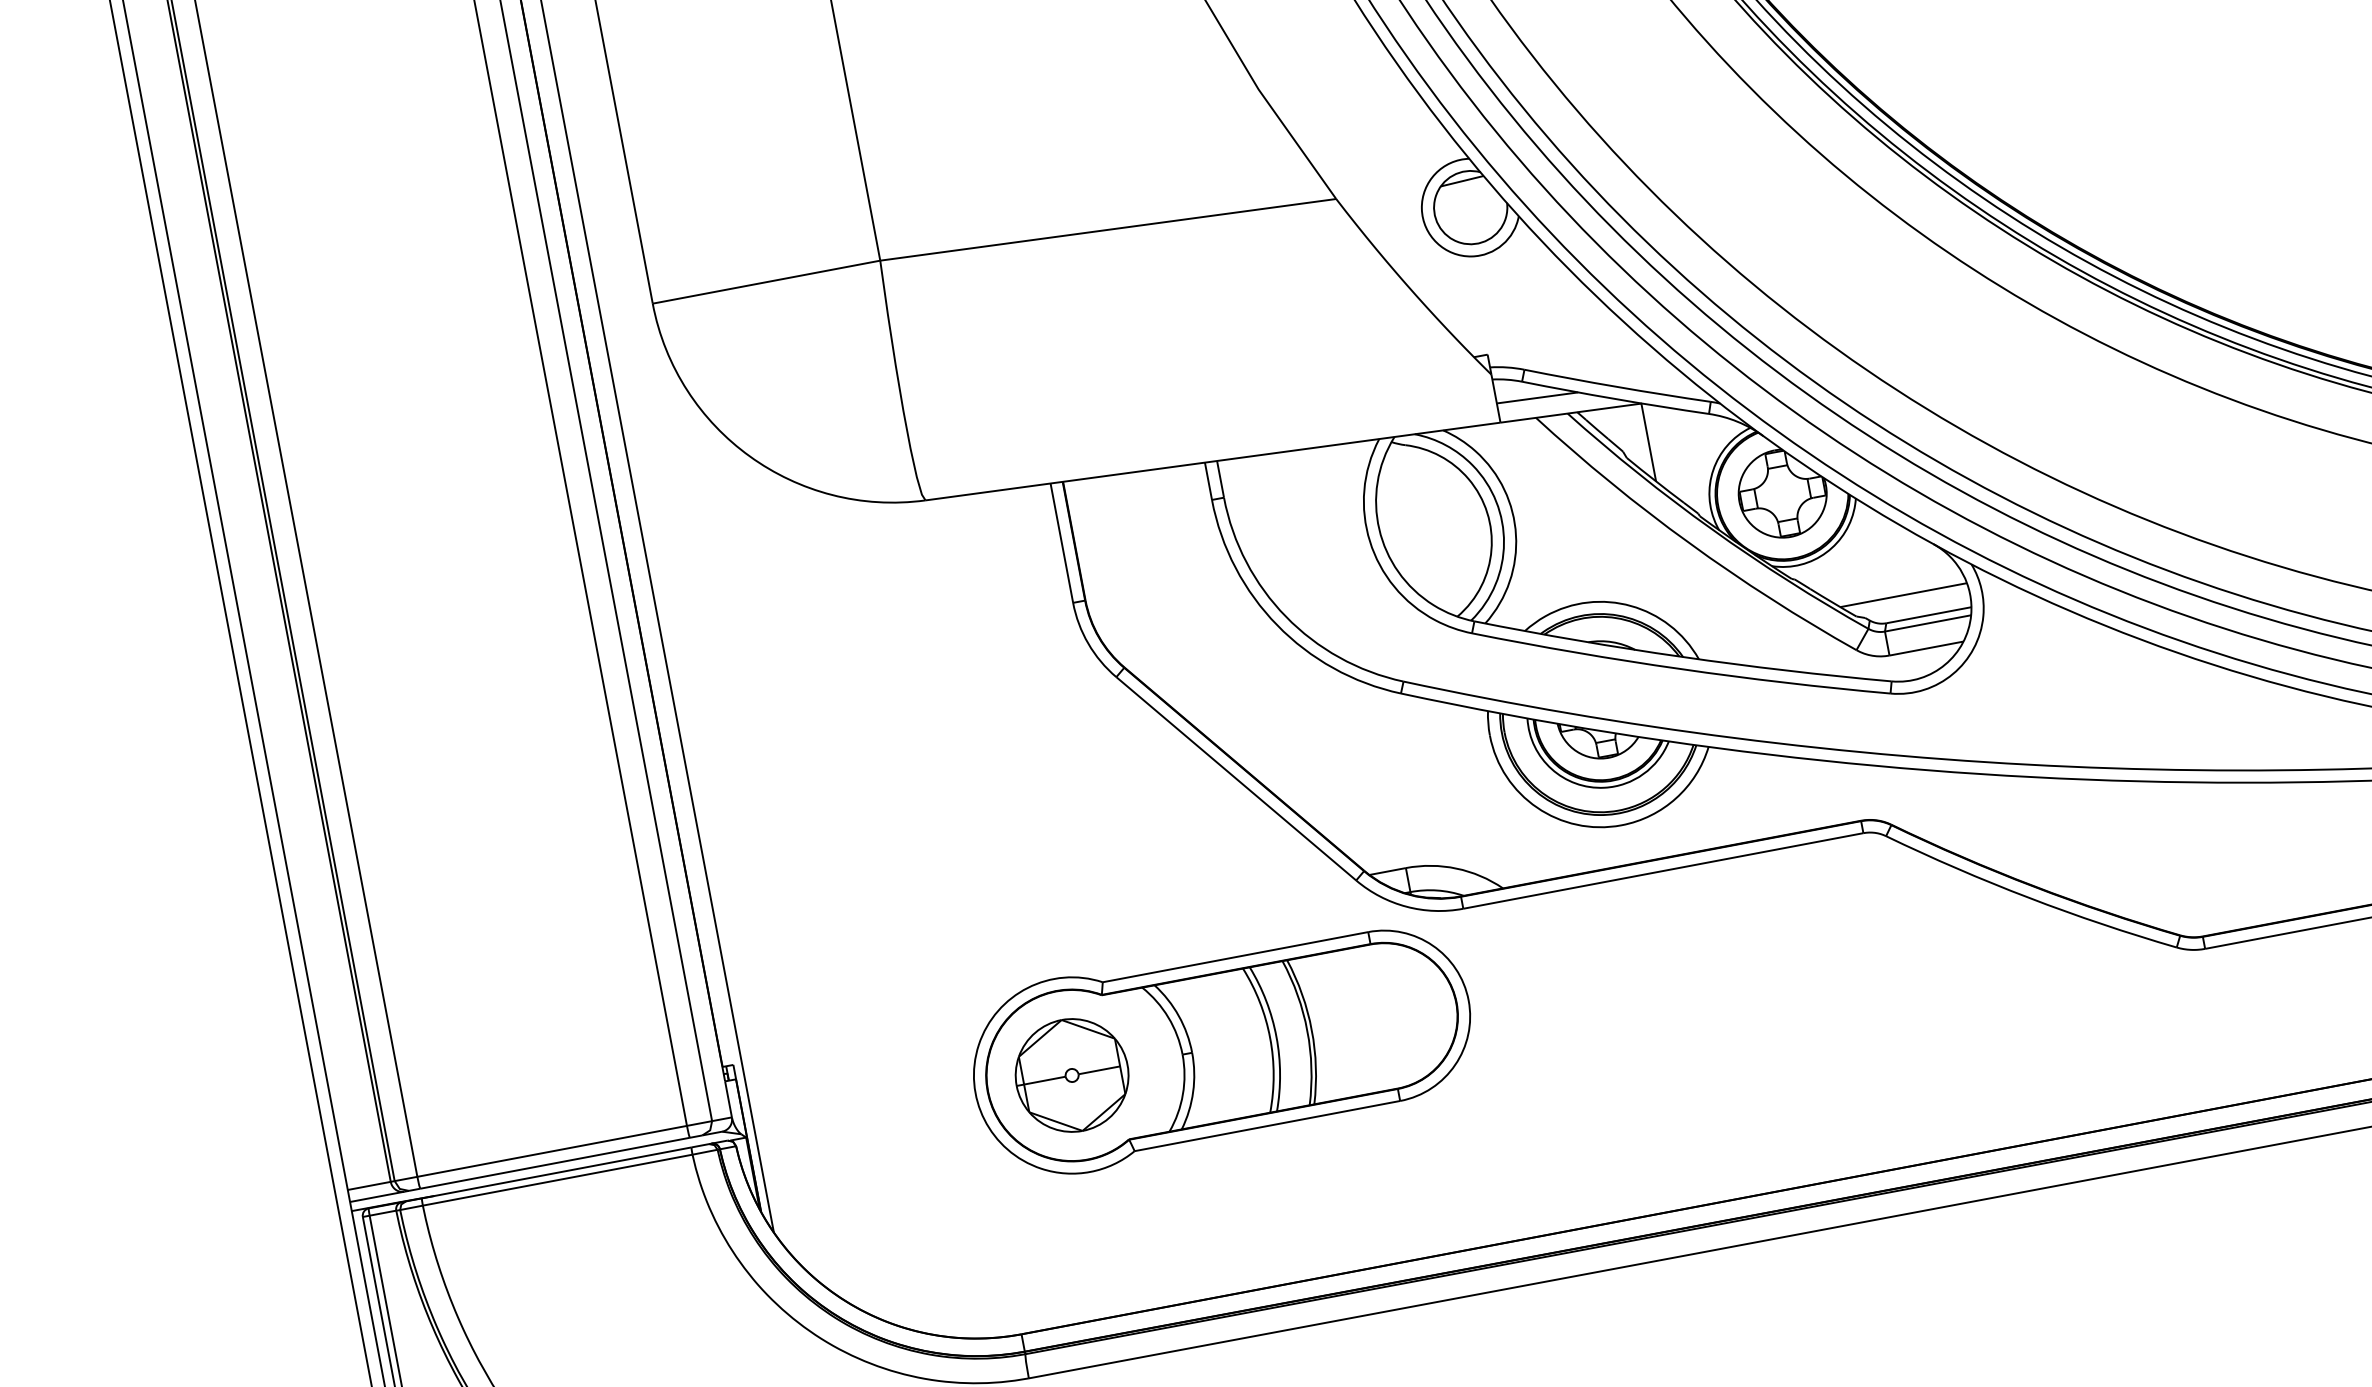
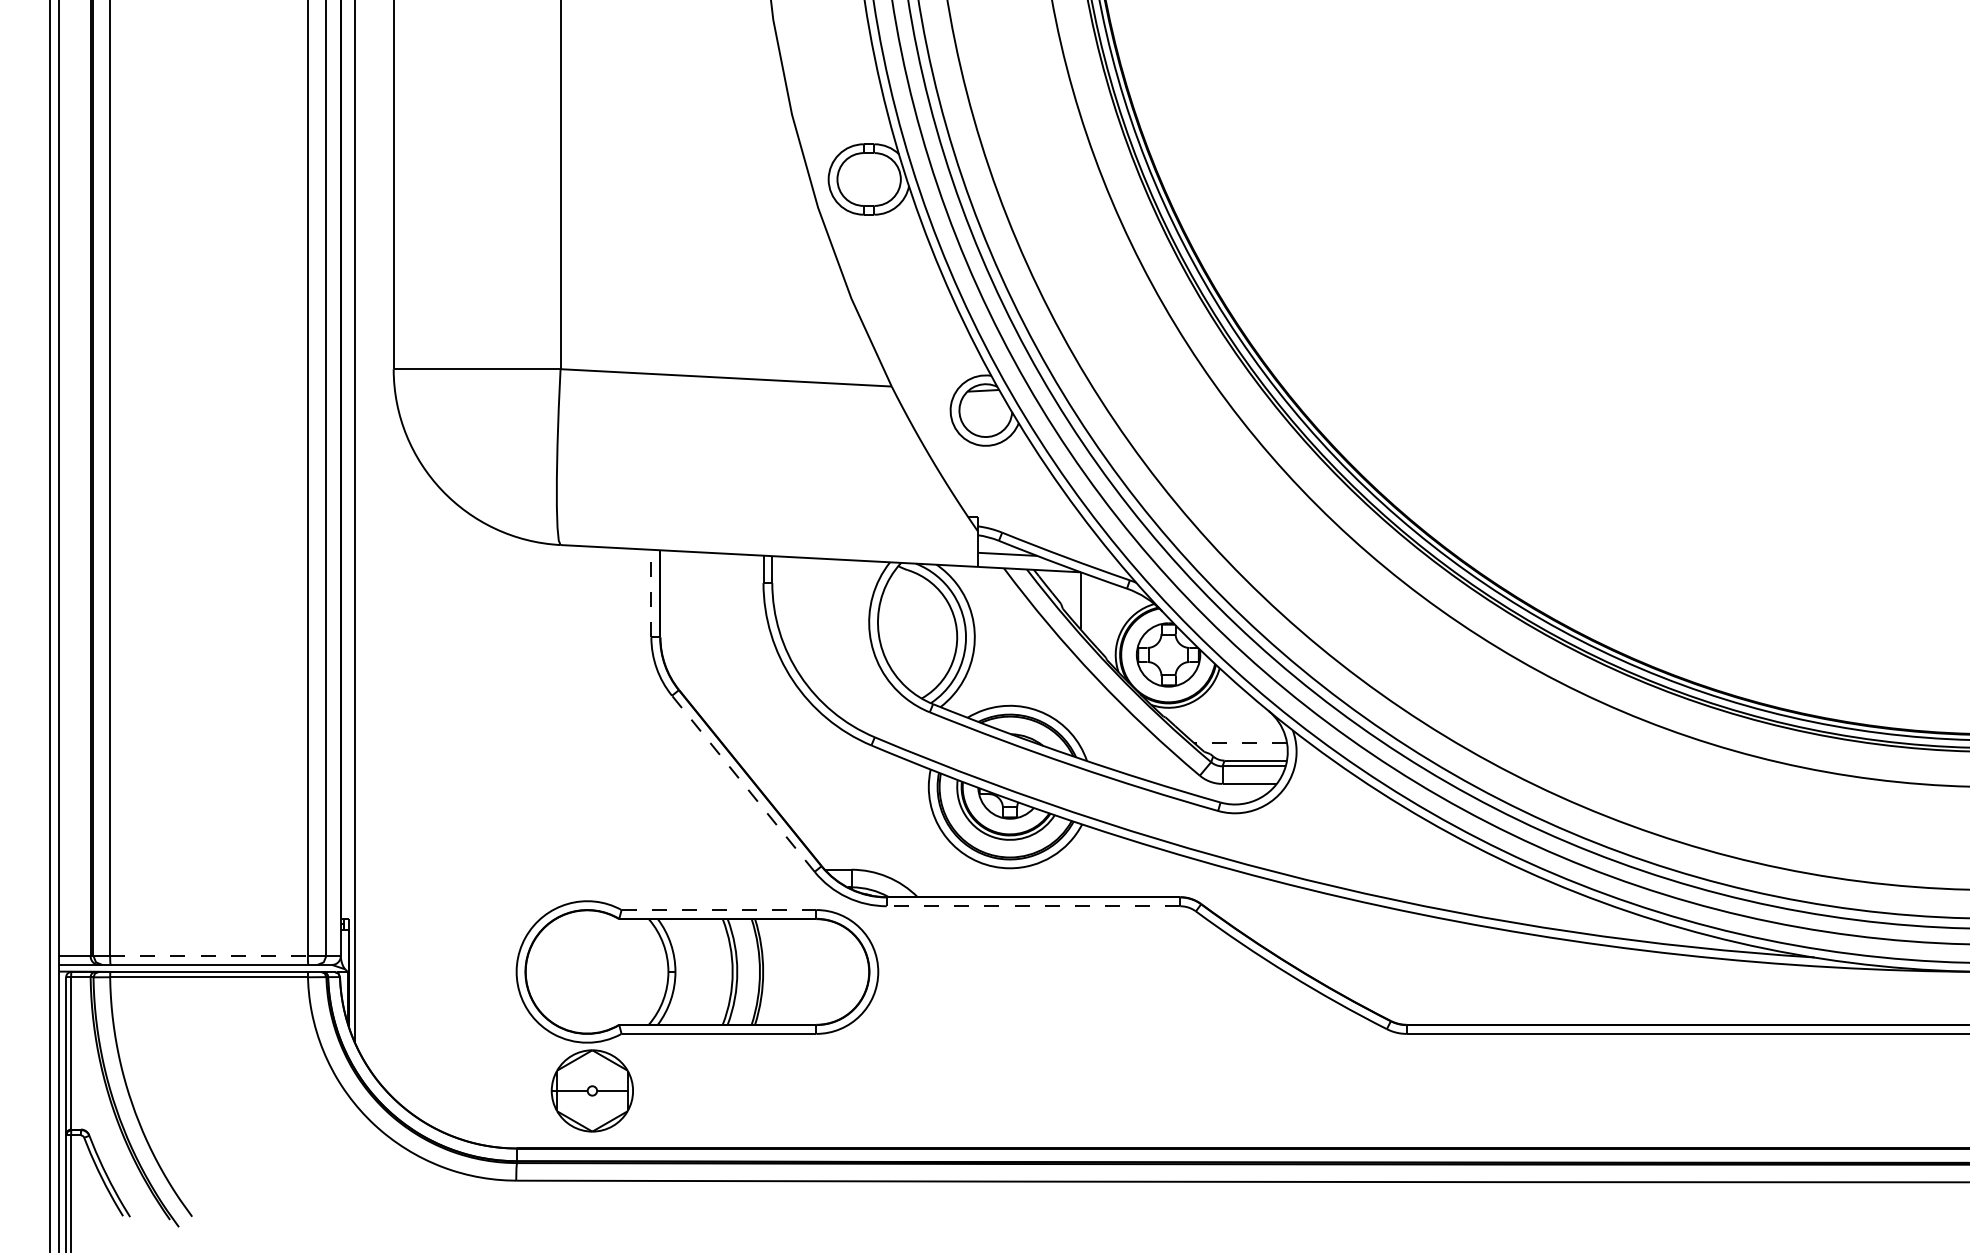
line: (1062, 543) -> (651, 593), solid -> dashed
line: (1903, 595) -> (1240, 743), solid -> dashed
line: (1236, 778) -> (743, 783), solid -> dashed
line: (1663, 871) -> (1033, 906), solid -> dashed
line: (1236, 957) -> (719, 910), solid -> dashed
part: (1070, 1075) -> (591, 1090), moved
line: (552, 1151) -> (209, 956), solid -> dashed

